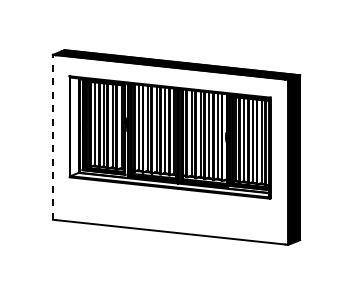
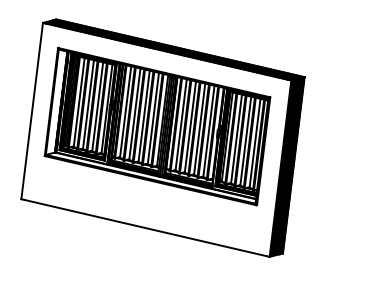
line: (52, 136) -> (31, 110), dashed -> solid

